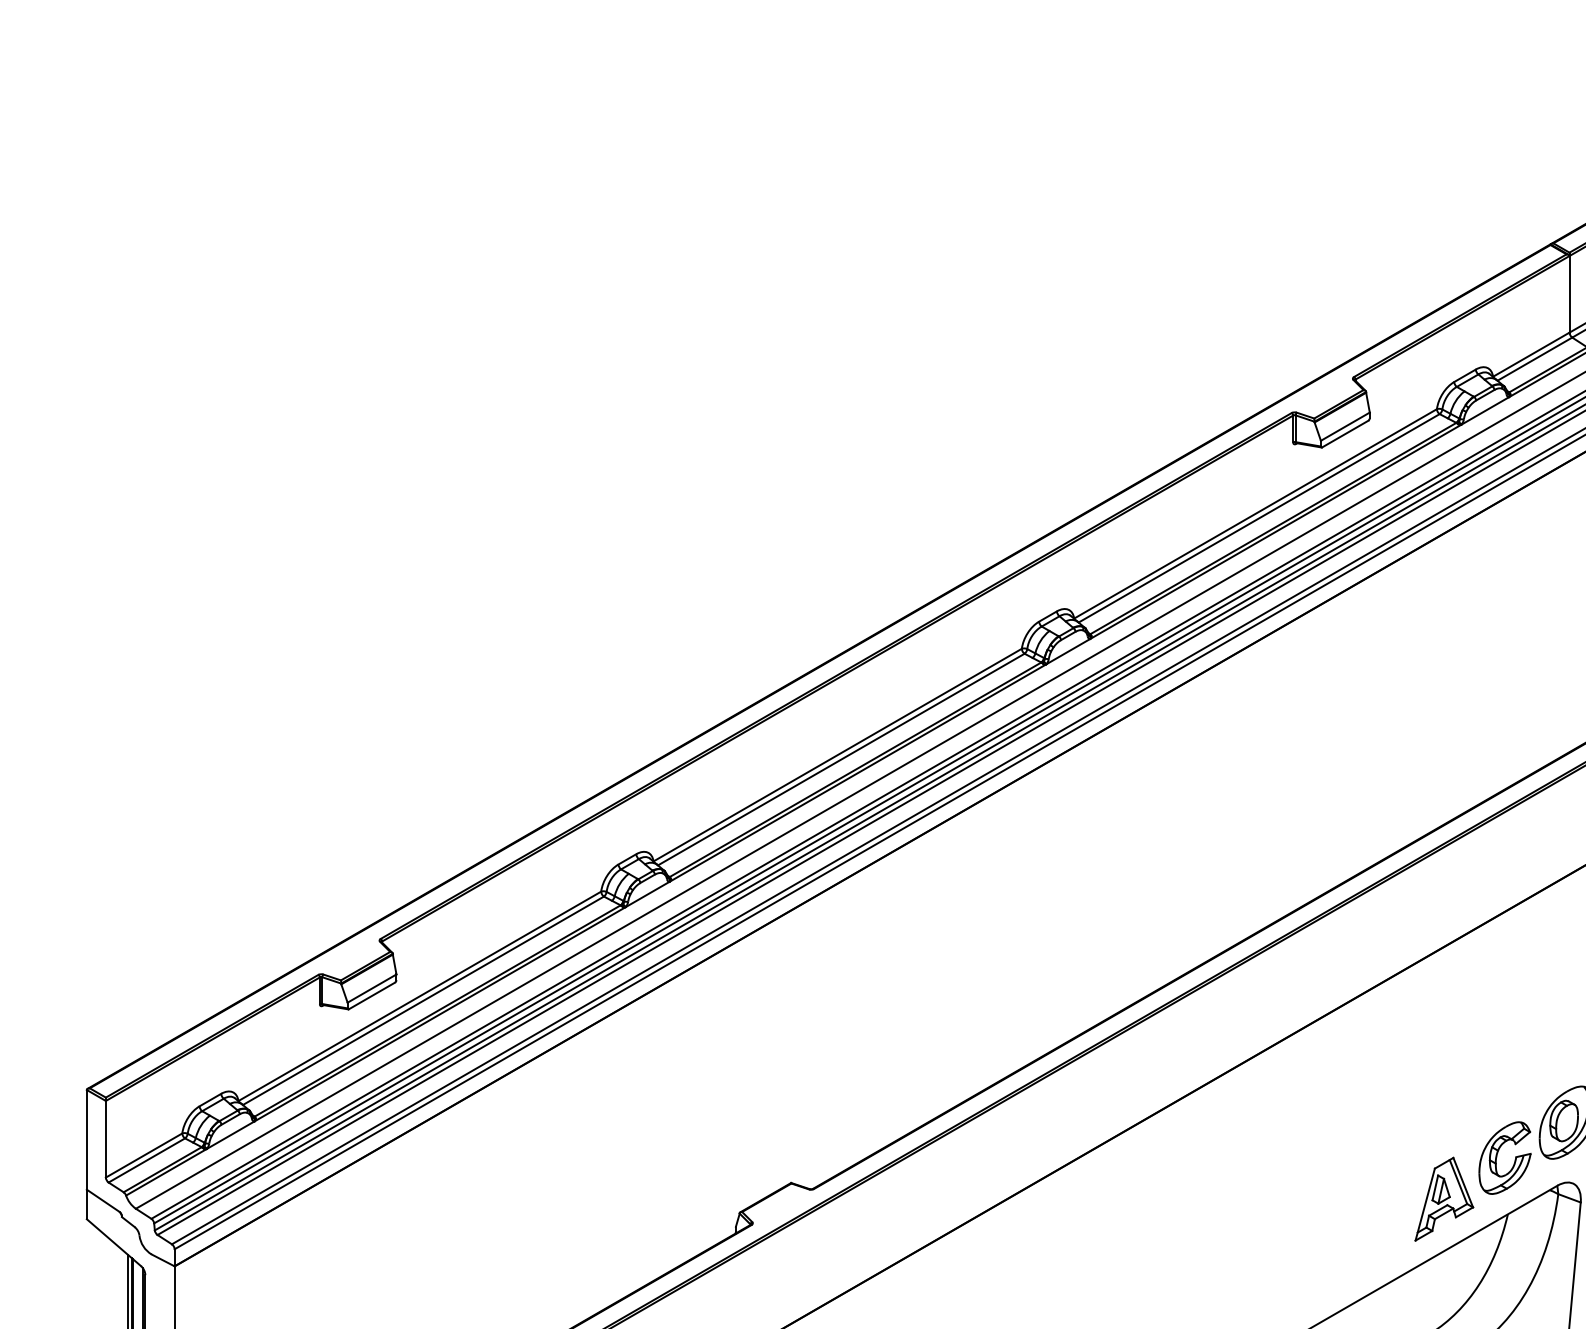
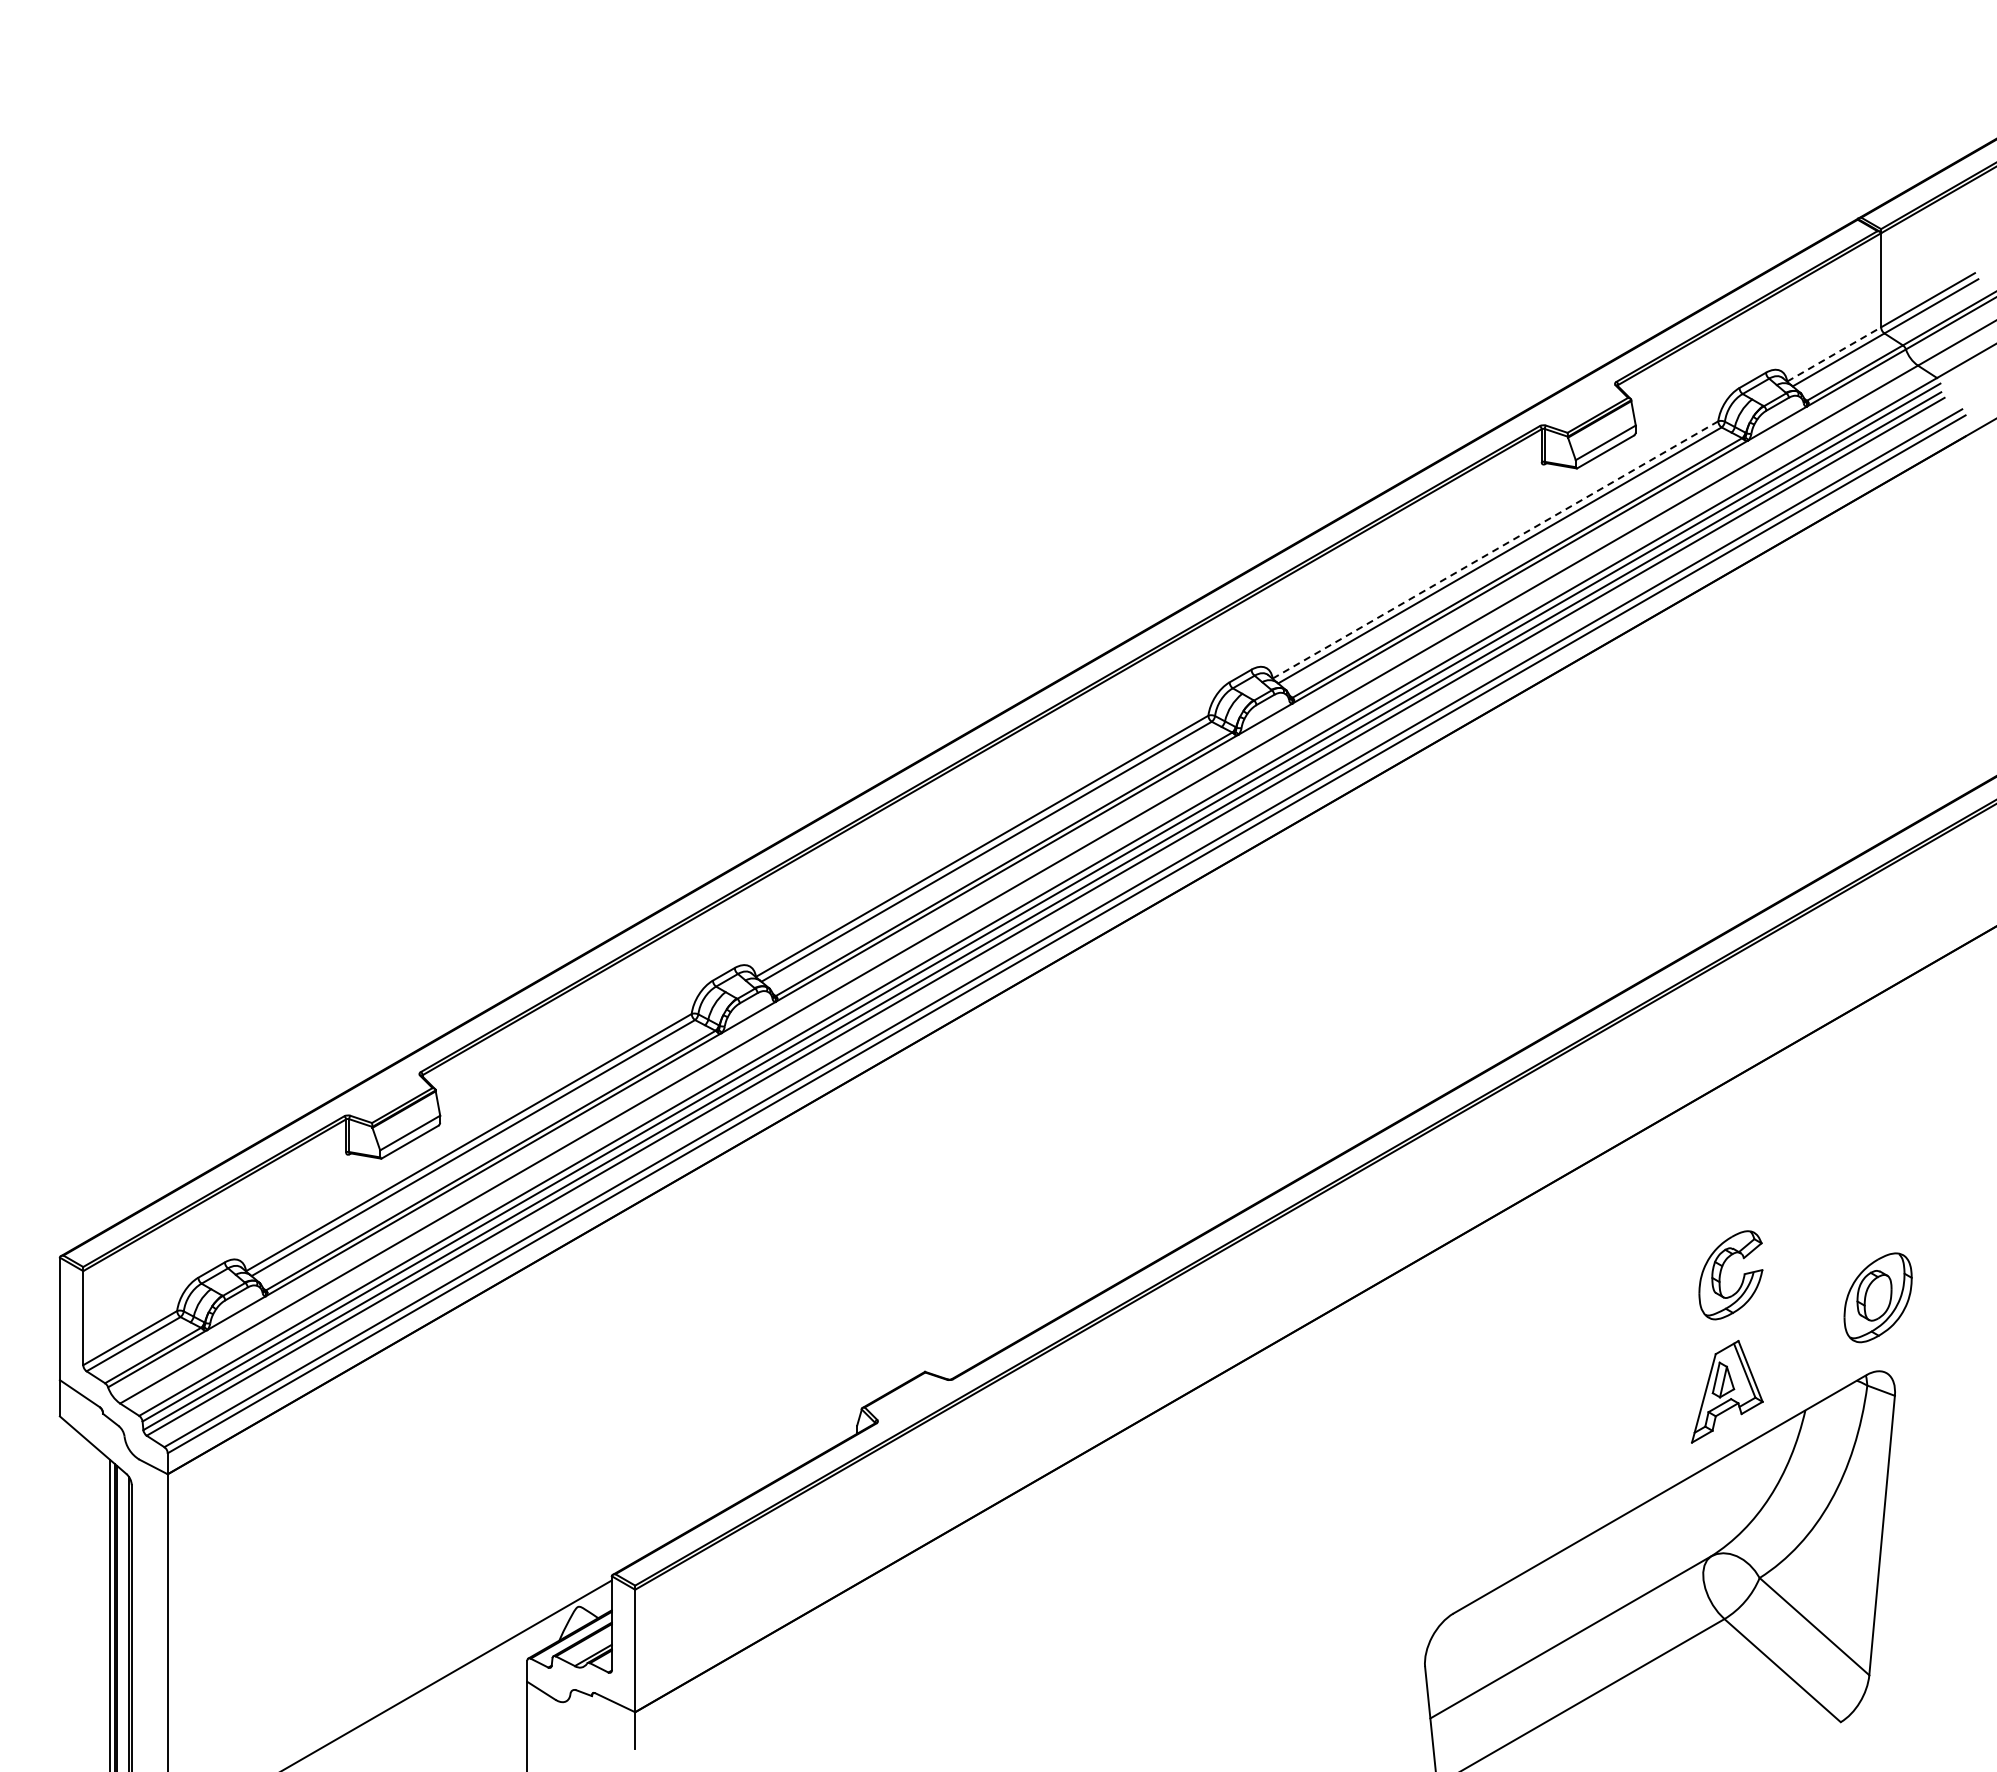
line: (1531, 354) -> (1834, 354), solid -> dashed
line: (1255, 513) -> (1495, 549), solid -> dashed
part: (1497, 1156) -> (1721, 1273), moved

